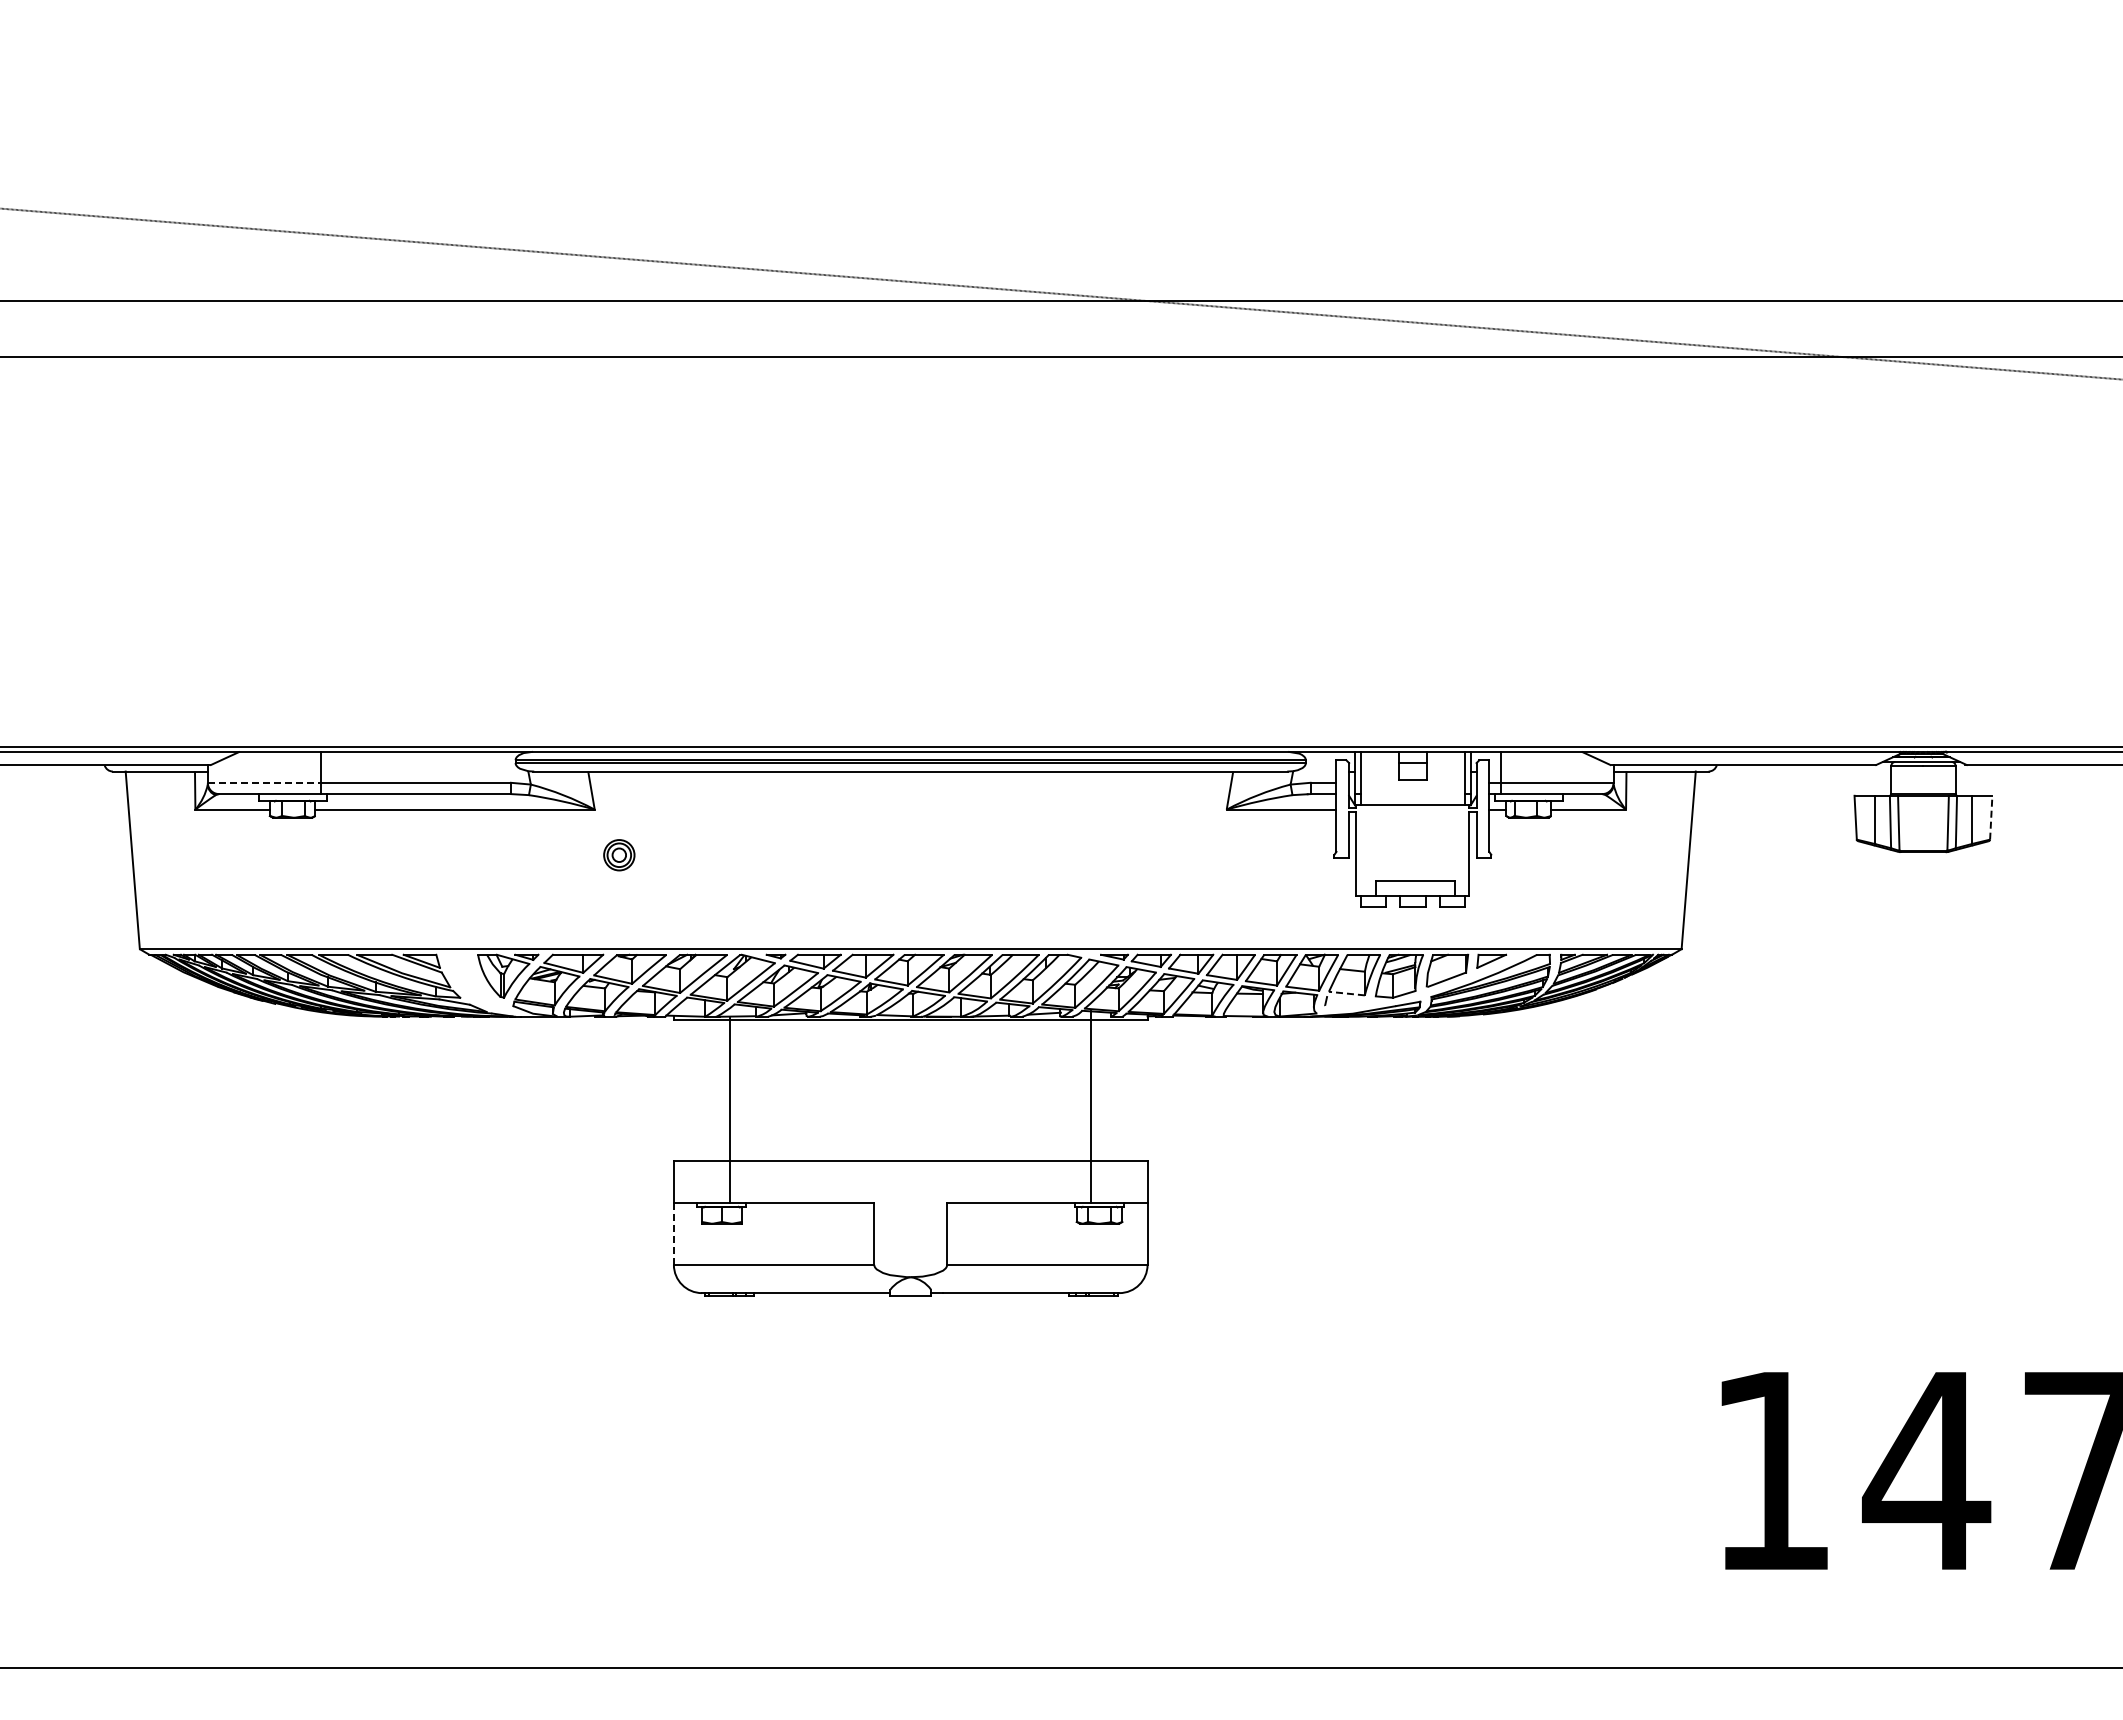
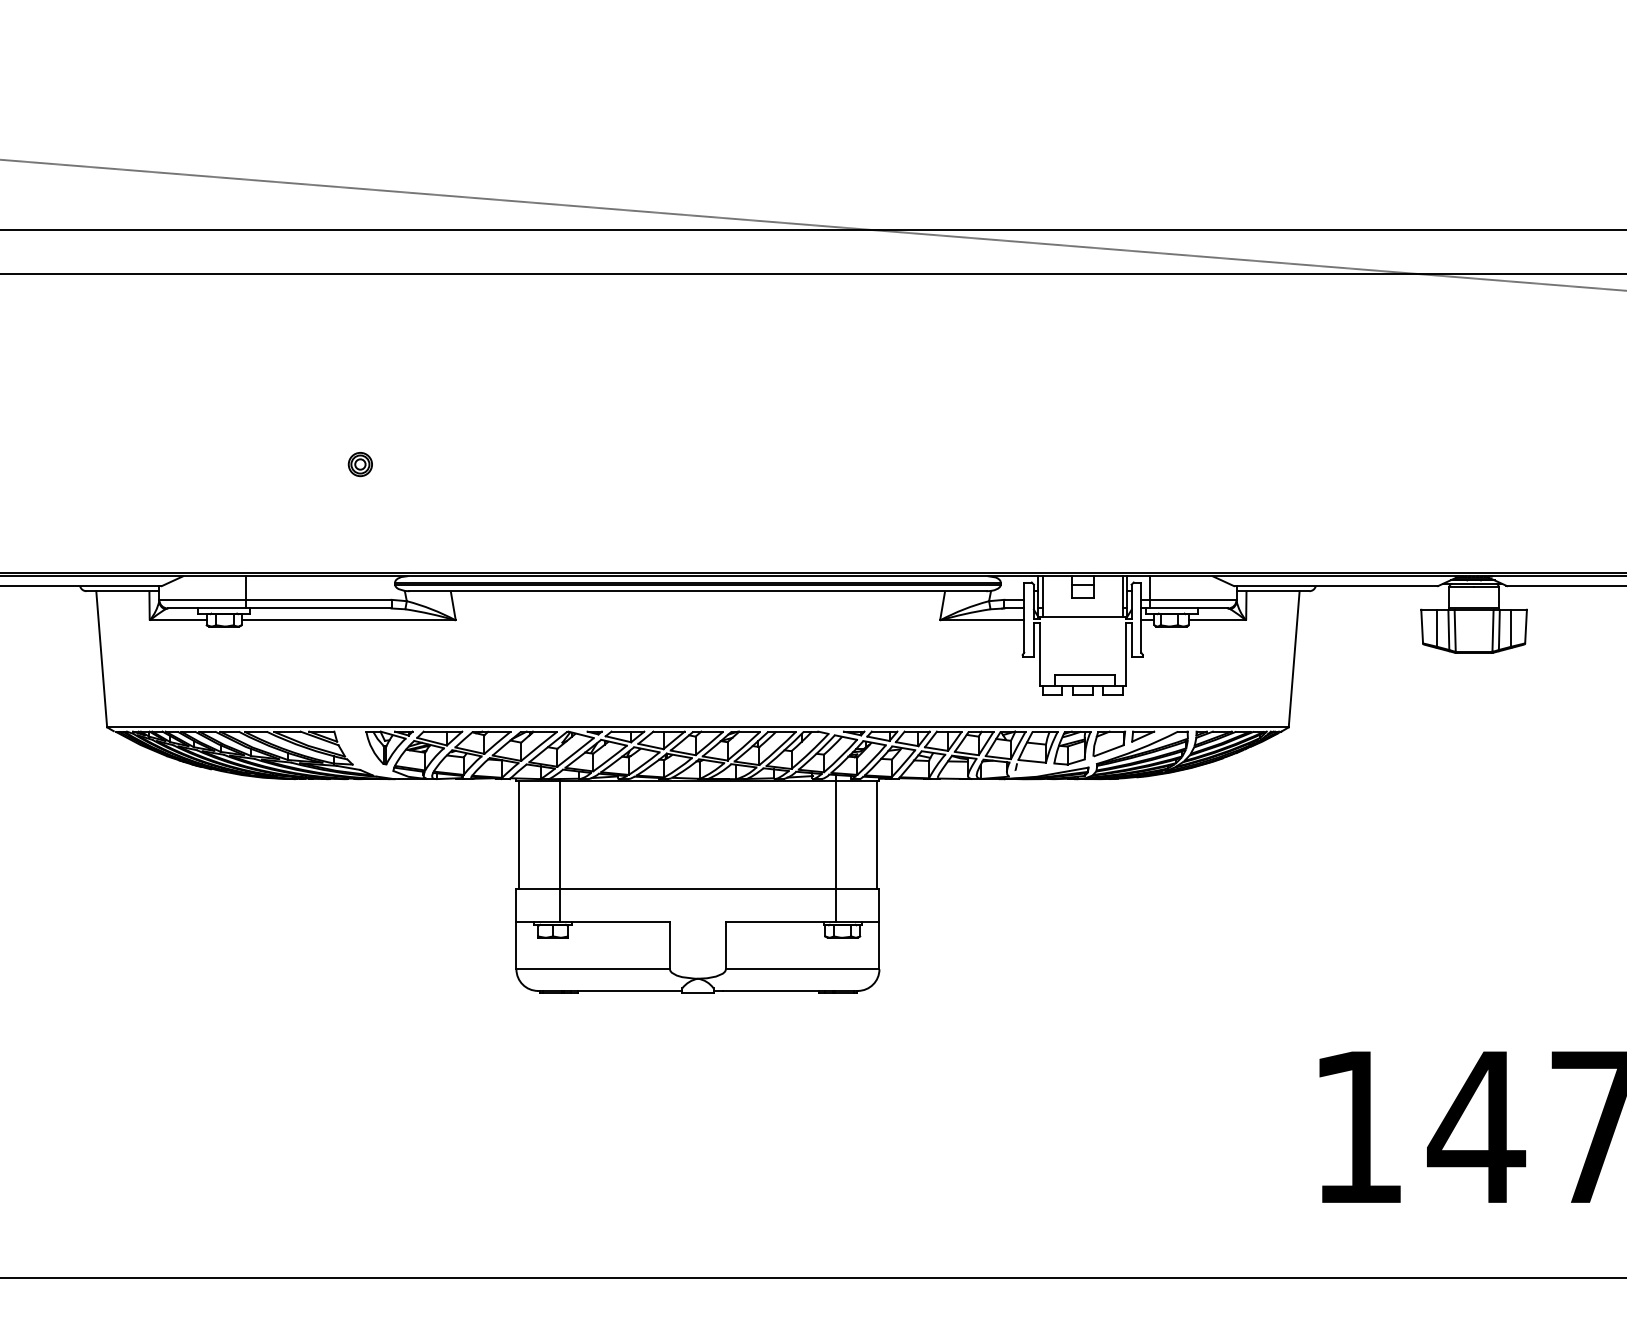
line: (264, 782) -> (202, 599), dashed -> solid
line: (1991, 817) -> (1526, 626), dashed -> solid
part: (619, 855) -> (360, 464), moved
line: (1346, 993) -> (1031, 761), dashed -> solid
line: (676, 1089) -> (518, 834), added
line: (1144, 1089) -> (877, 834), added
line: (673, 1234) -> (516, 946), dashed -> solid

